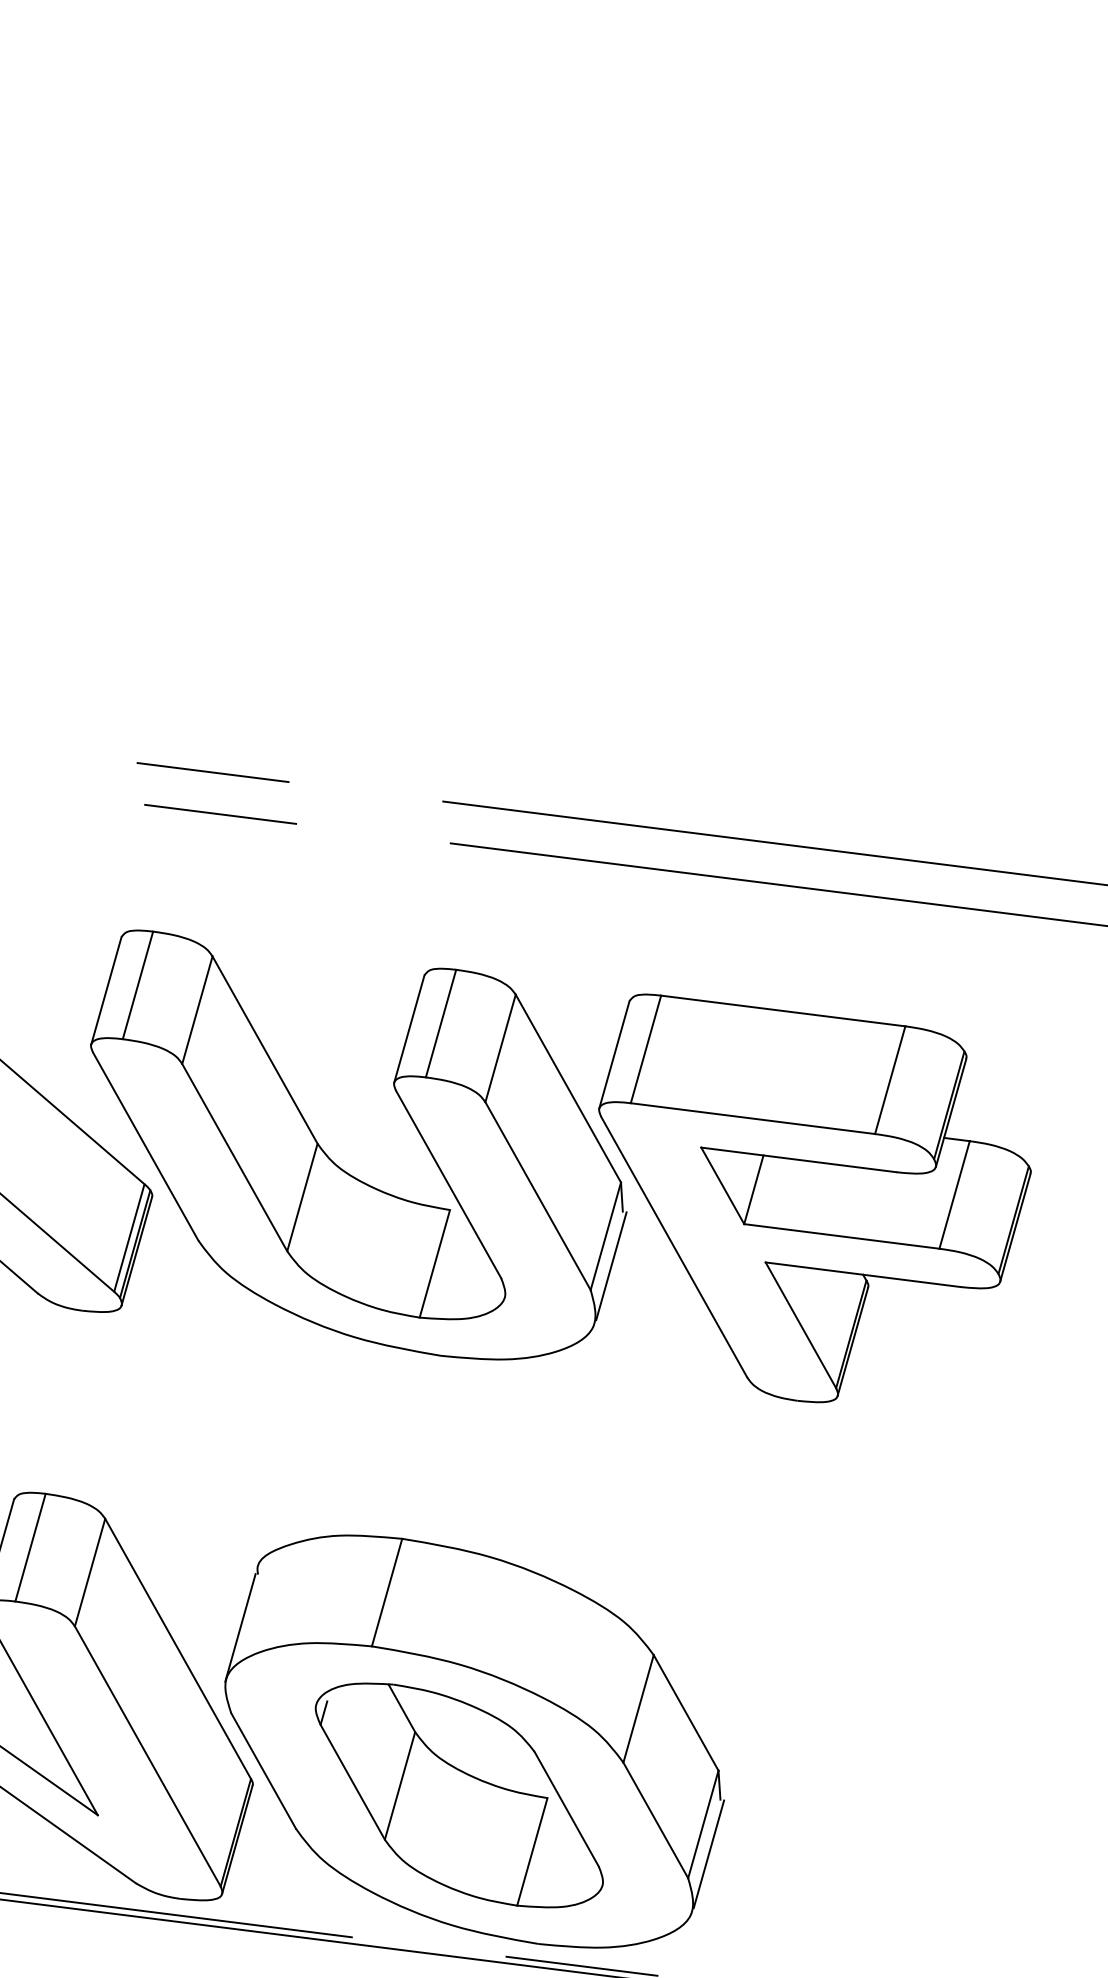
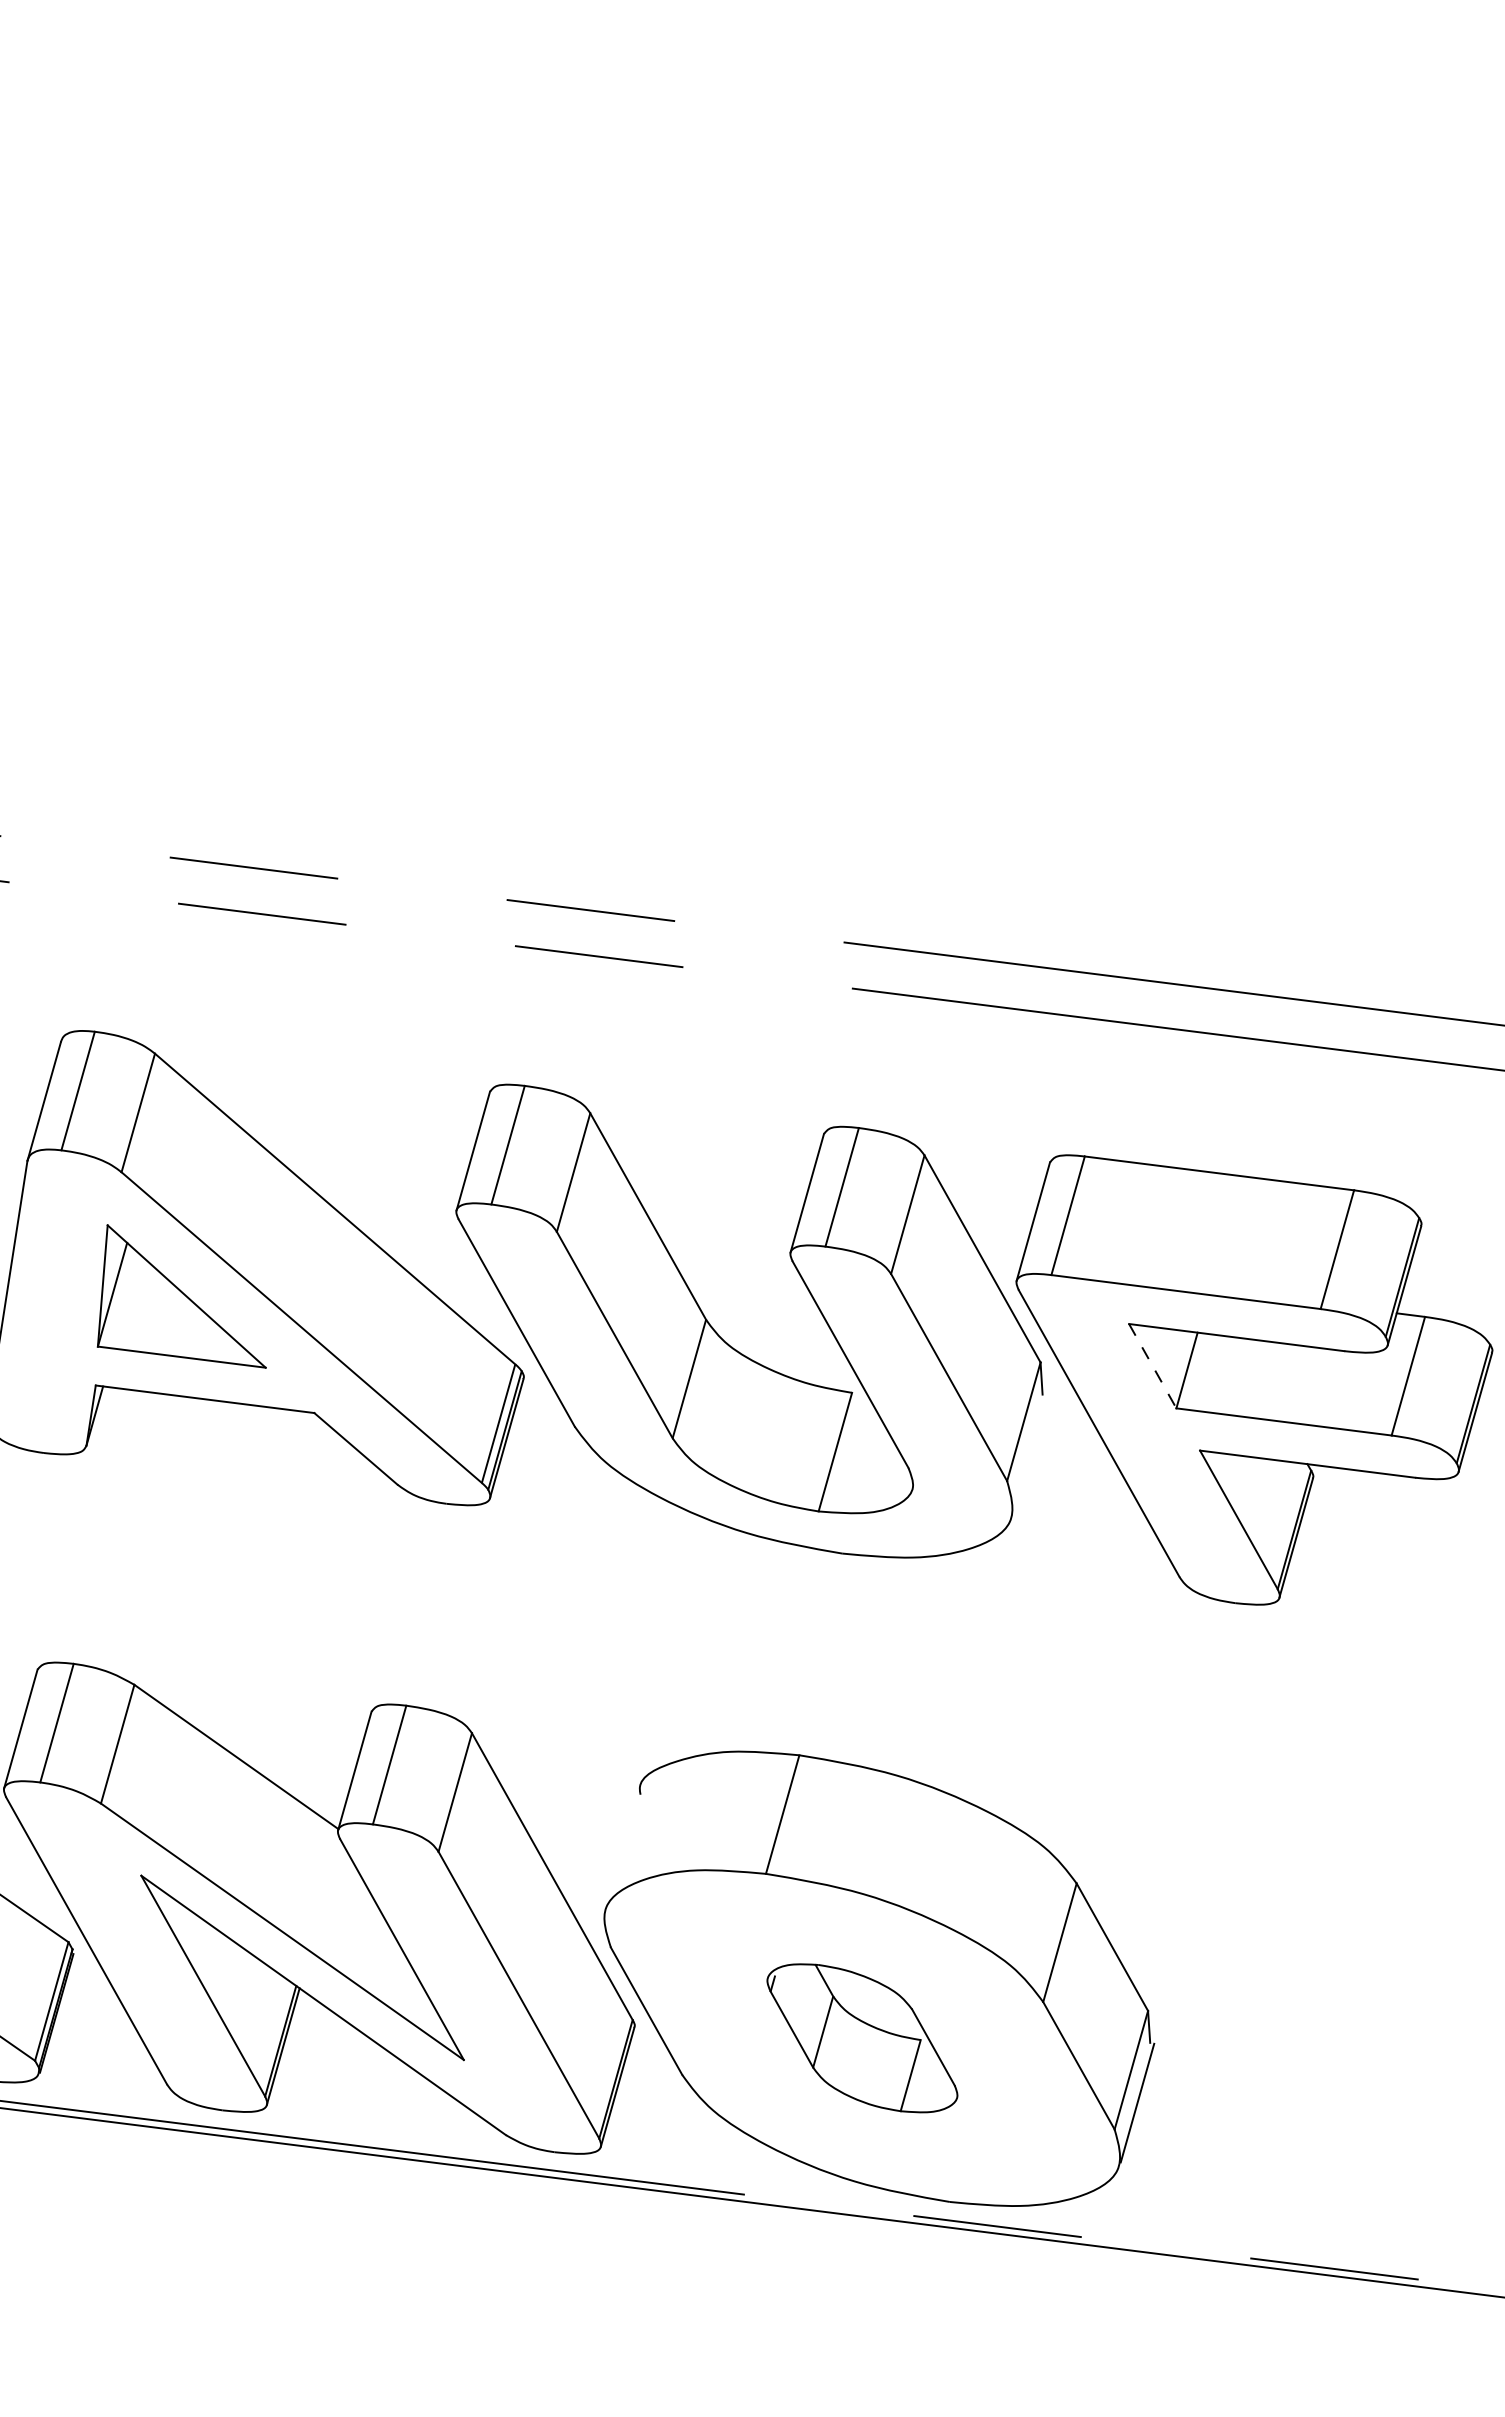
line: (722, 1186) -> (1152, 1366), solid -> dashed
line: (610, 1265) -> (1029, 1454), removed
line: (239, 1627) -> (620, 1853), removed
part: (459, 1795) -> (862, 2038), size x0.6

